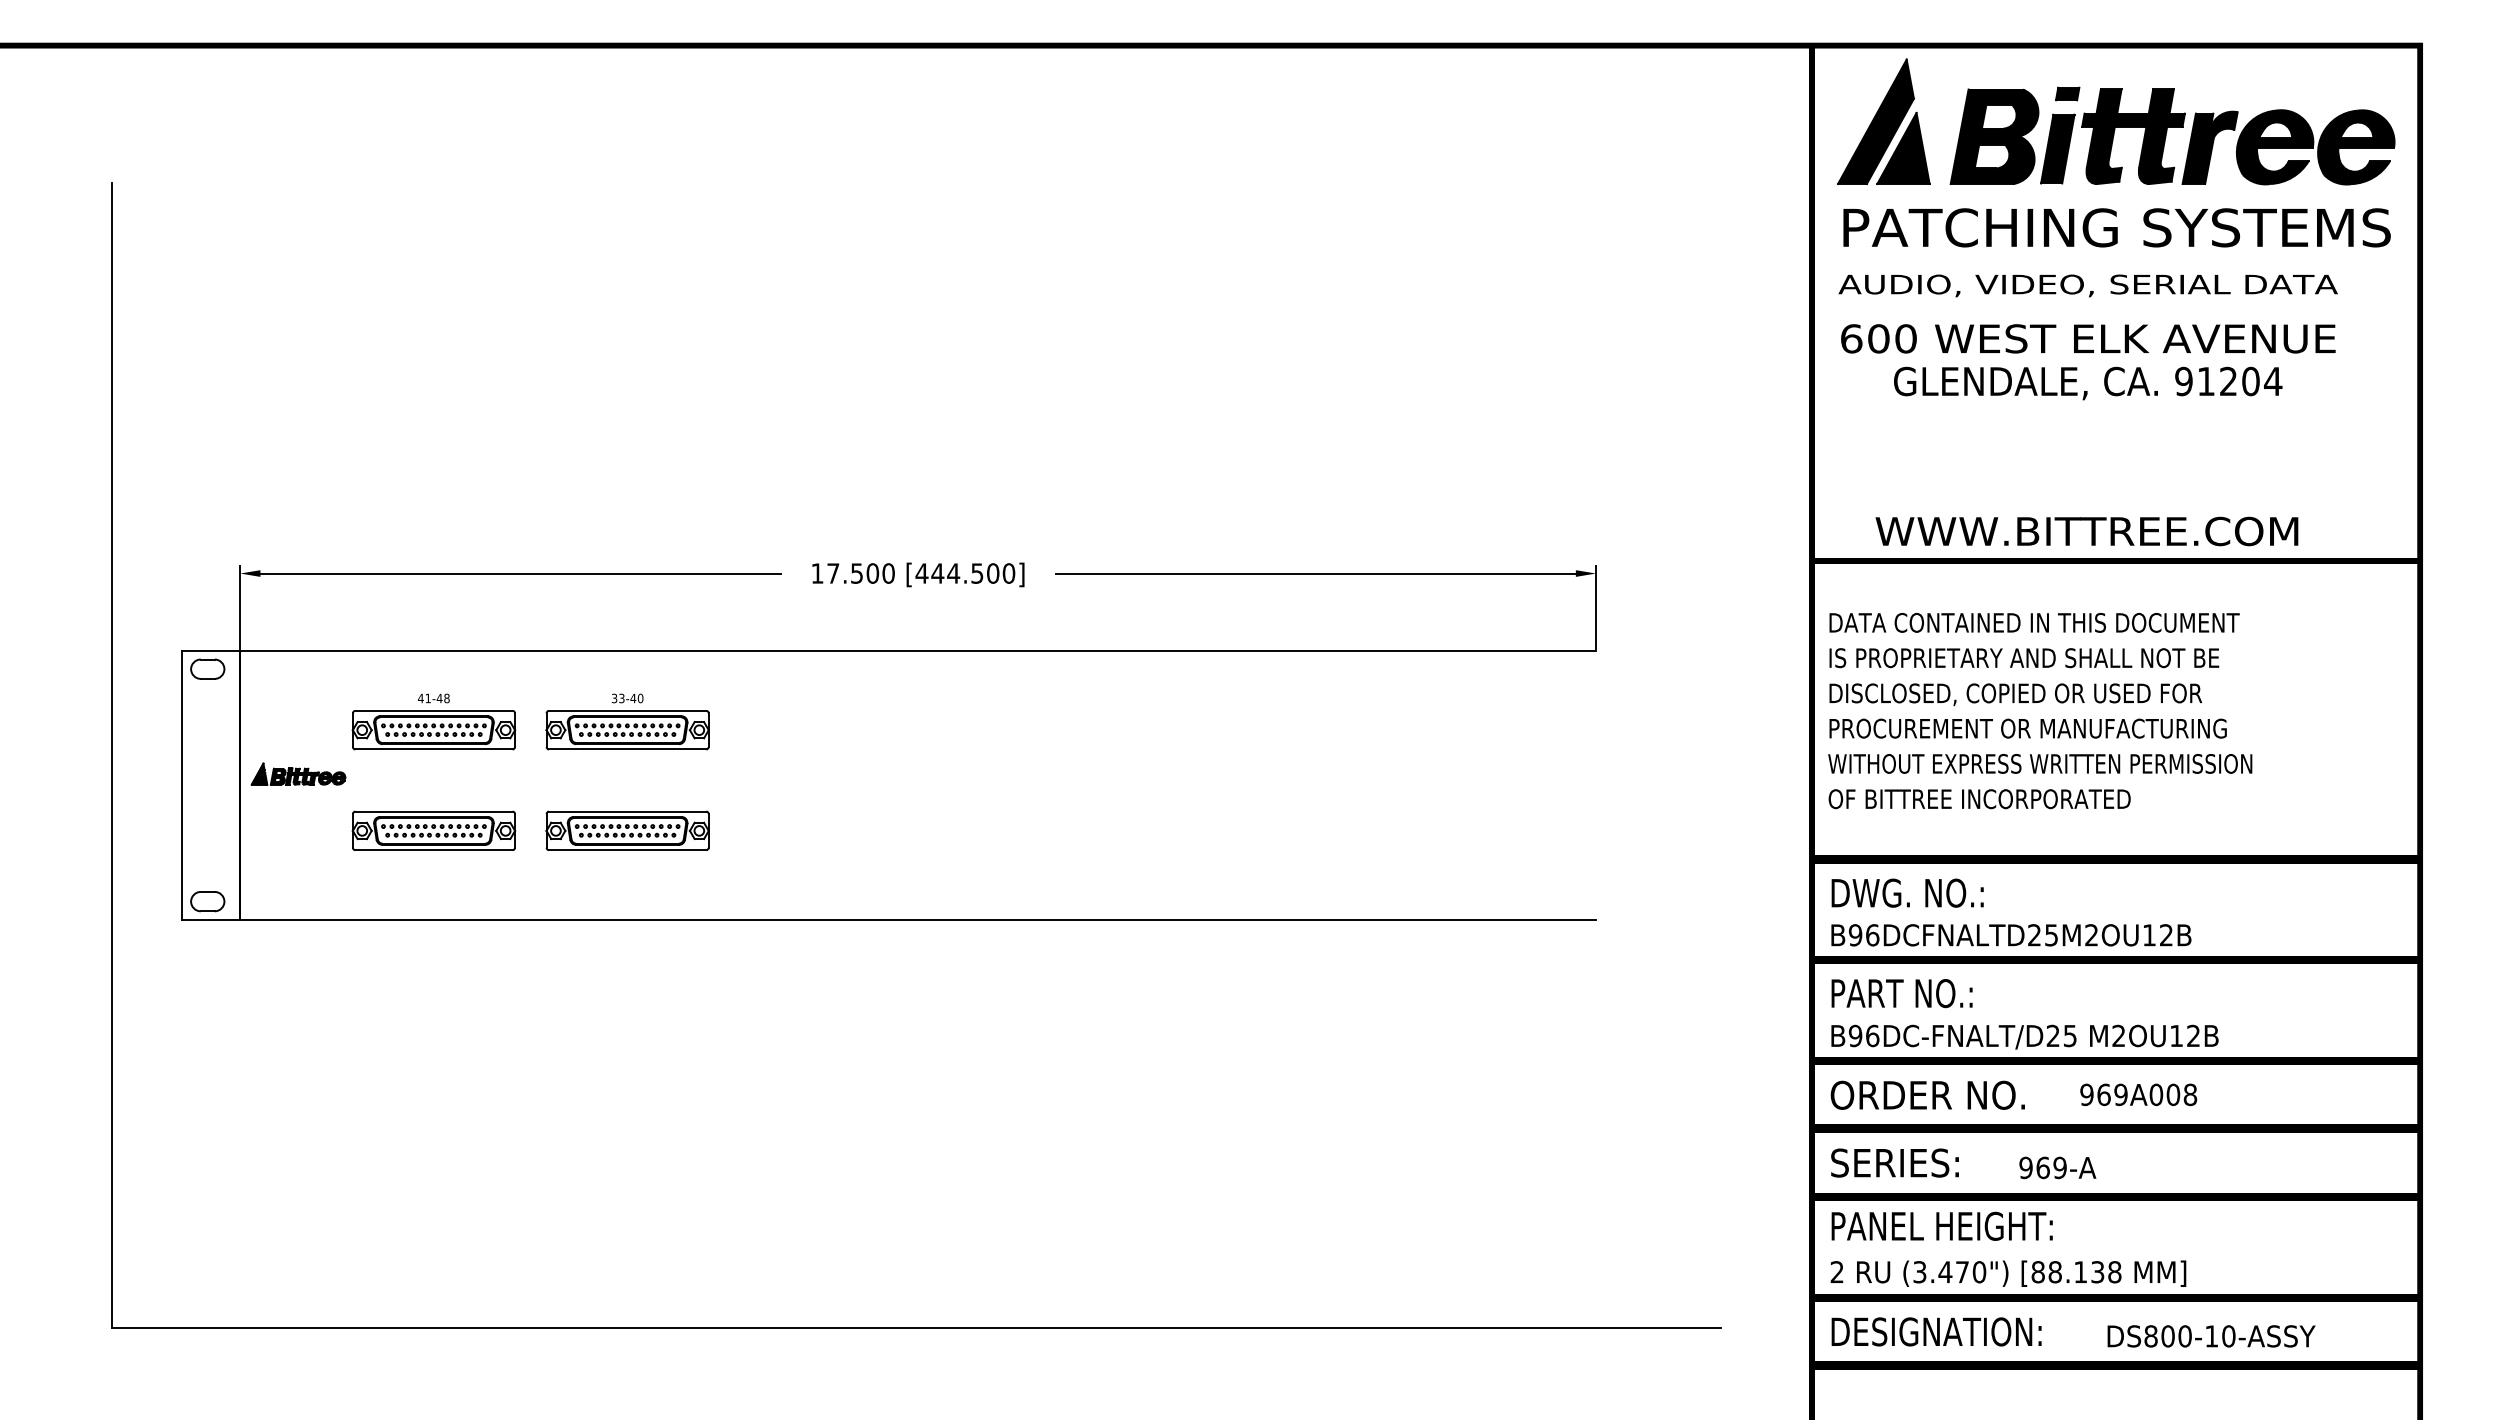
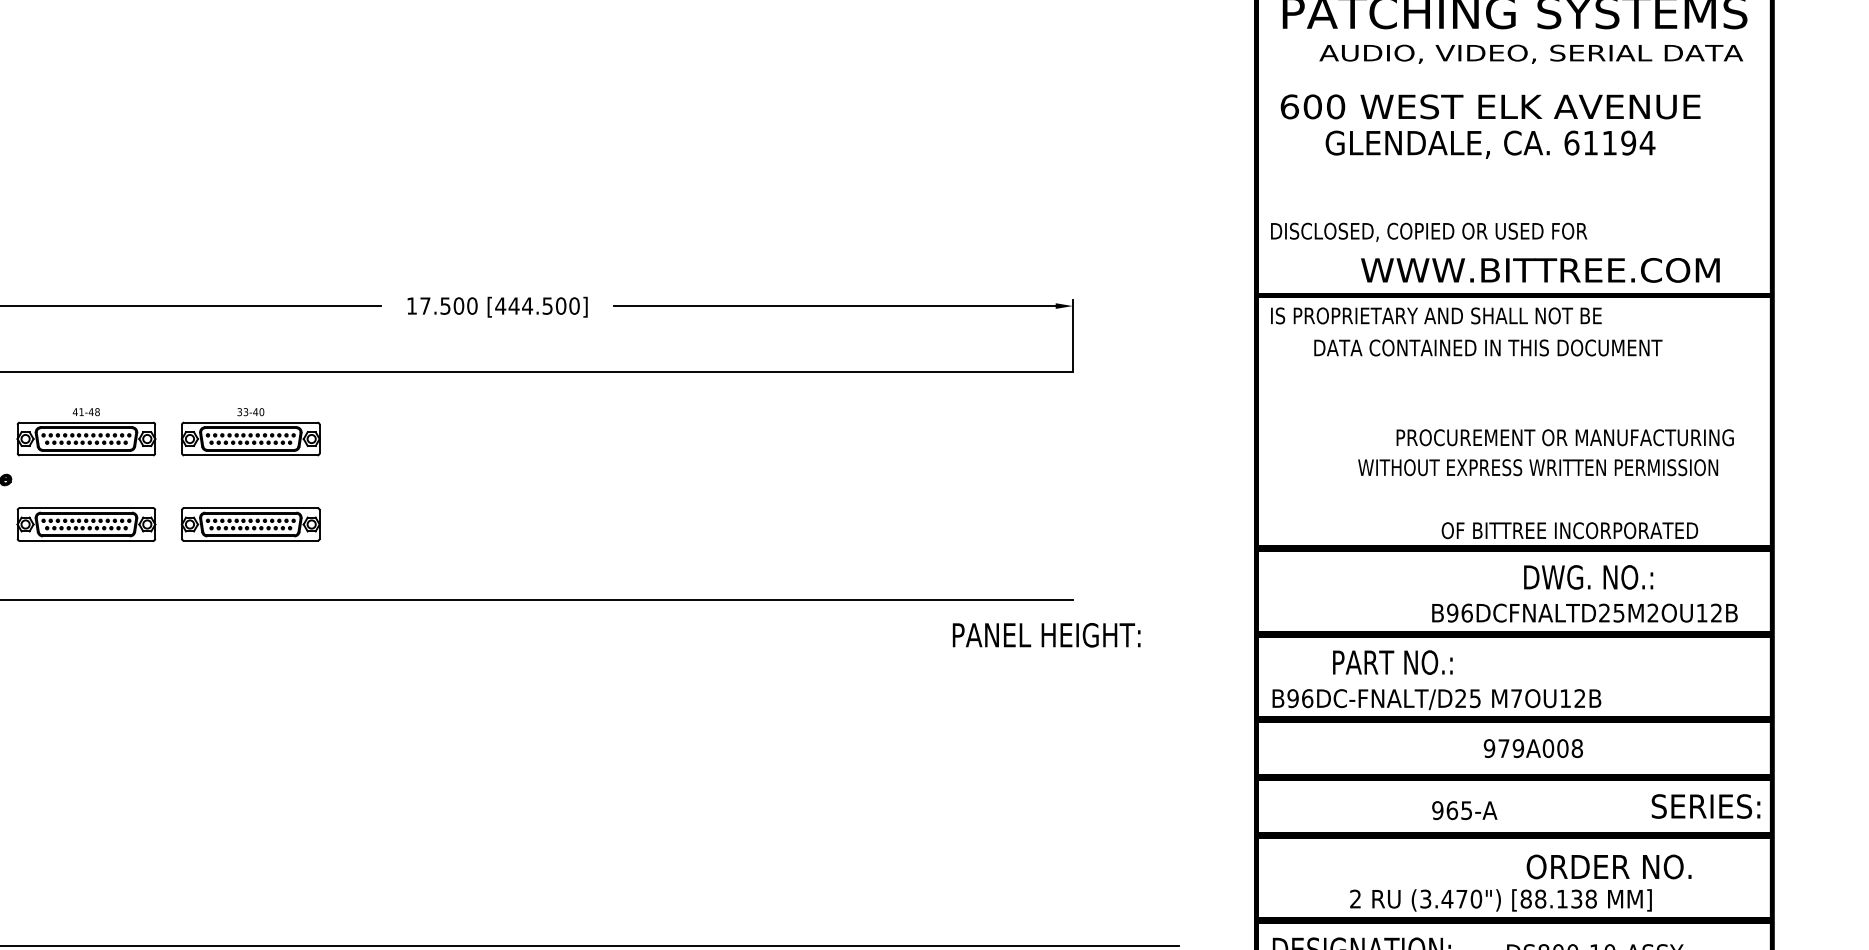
text: (2087, 285) -> (1530, 53), moved
text: (2217, 381) -> (1600, 143), 91204 -> 61194
text: (2086, 531) -> (1540, 270), moved
text: (2034, 622) -> (1488, 347), moved
text: (2024, 658) -> (1436, 316), moved
text: (2015, 694) -> (1428, 232), moved
text: (2027, 728) -> (1564, 437), moved
text: (2040, 763) -> (1538, 467), moved
text: (1979, 799) -> (1569, 530), moved
text: (1907, 892) -> (1588, 576), moved
text: (2011, 935) -> (1585, 613), moved
text: (1901, 993) -> (1392, 662), moved
text: (2118, 1035) -> (1516, 698), M2OU12B -> M7OU12B
text: (1927, 1094) -> (1608, 866), moved
text: (2103, 1094) -> (1503, 748), 969A008 -> 979A008
text: (1894, 1162) -> (1705, 805), moved
text: (2059, 1167) -> (1466, 810), 969-A -> 965-A
text: (1941, 1225) -> (1046, 634), moved
text: (2008, 1273) -> (1501, 900), moved

